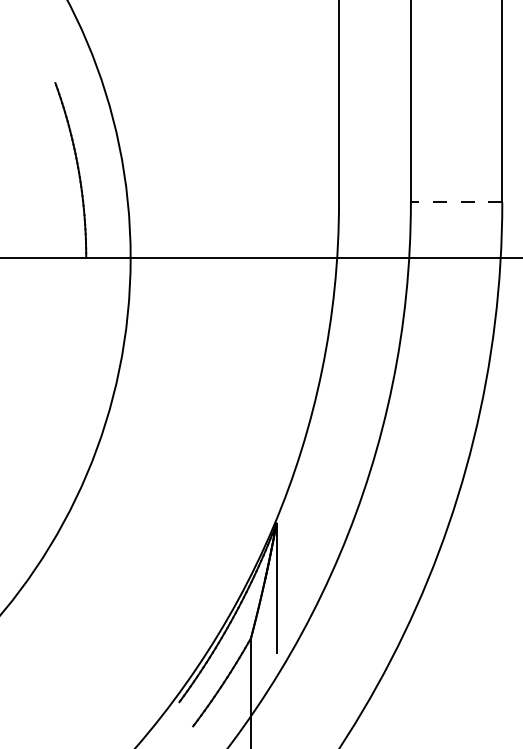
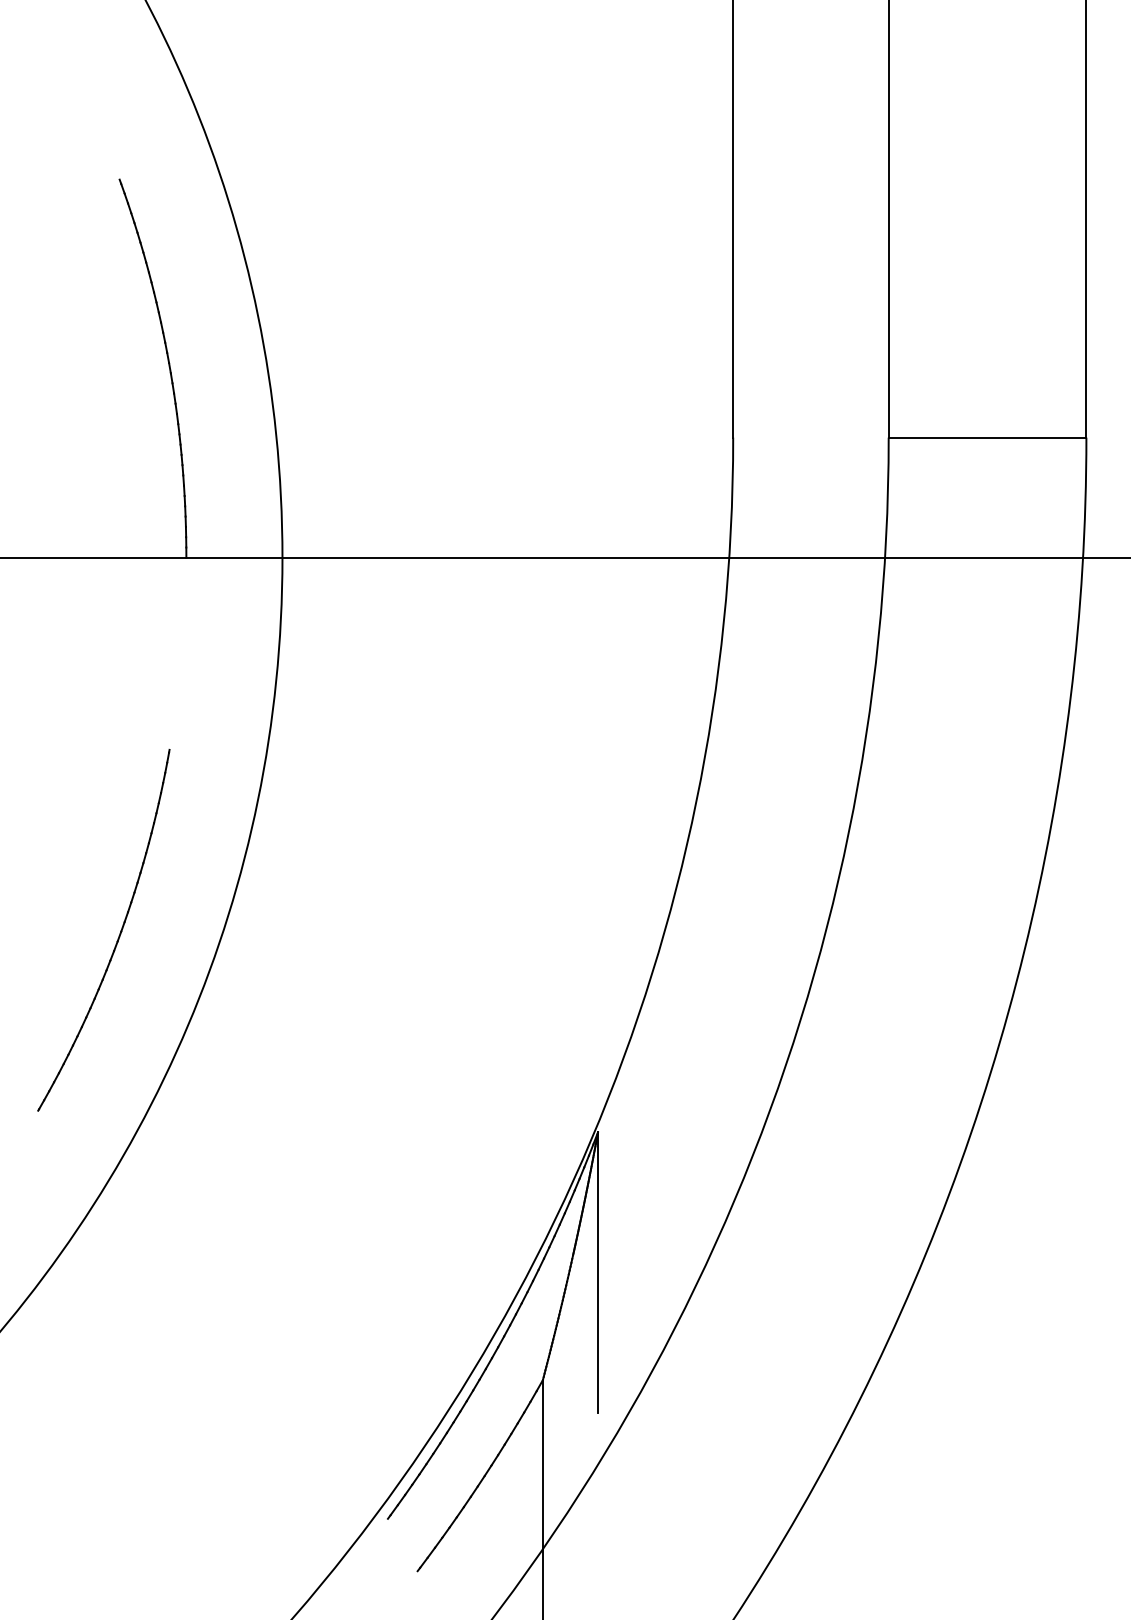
line: (456, 202) -> (987, 437), dashed -> solid
part: (54, 431) -> (117, 933), added

